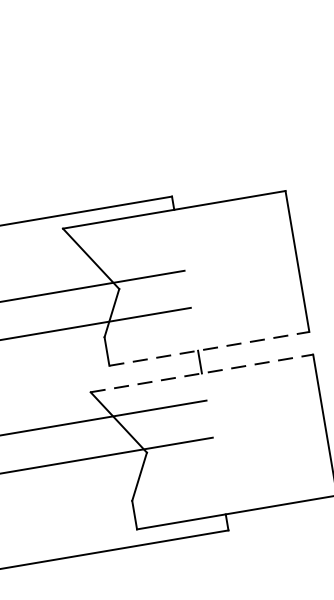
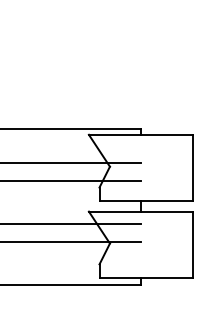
line: (209, 347) -> (146, 200), dashed -> solid
line: (202, 373) -> (141, 211), dashed -> solid

